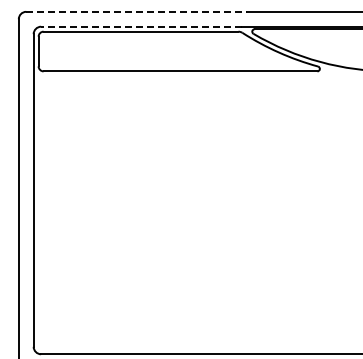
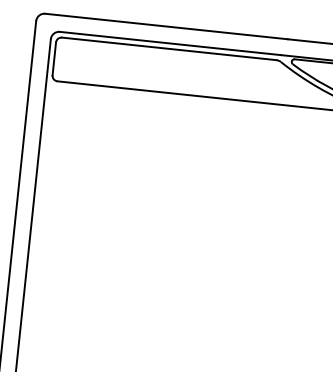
line: (136, 11) -> (166, 26), dashed -> solid
line: (141, 26) -> (170, 43), dashed -> solid

